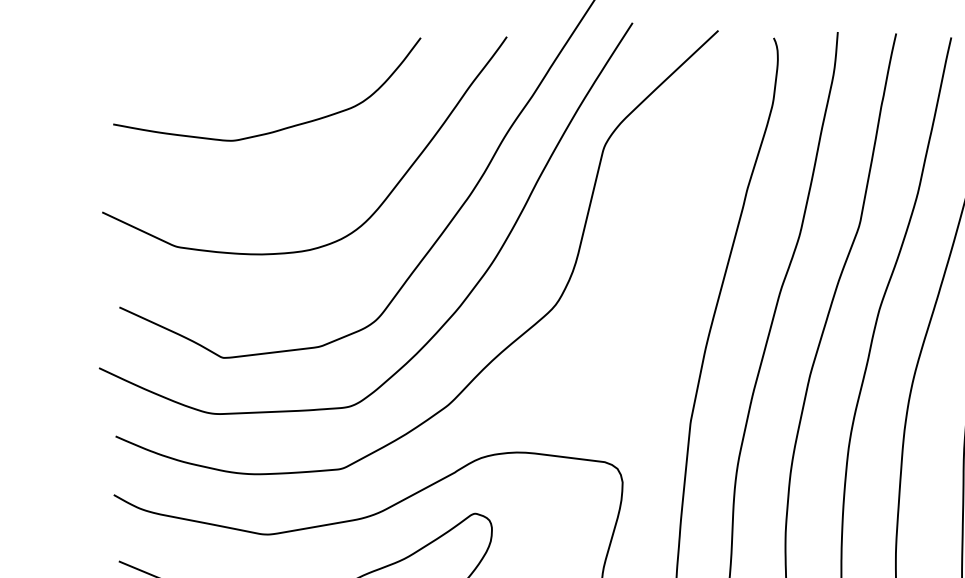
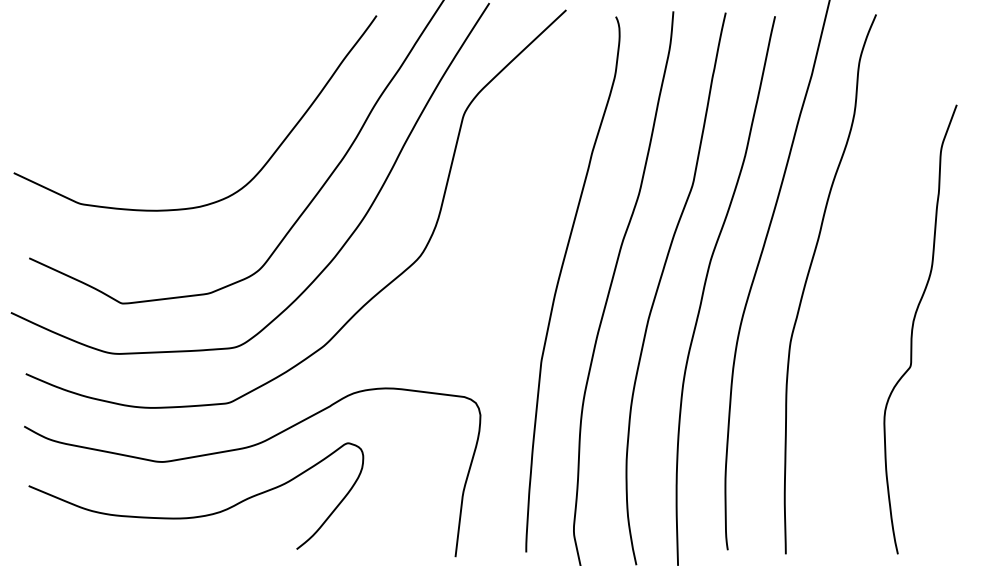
curve: (279, 129) -> (172, 98), removed

